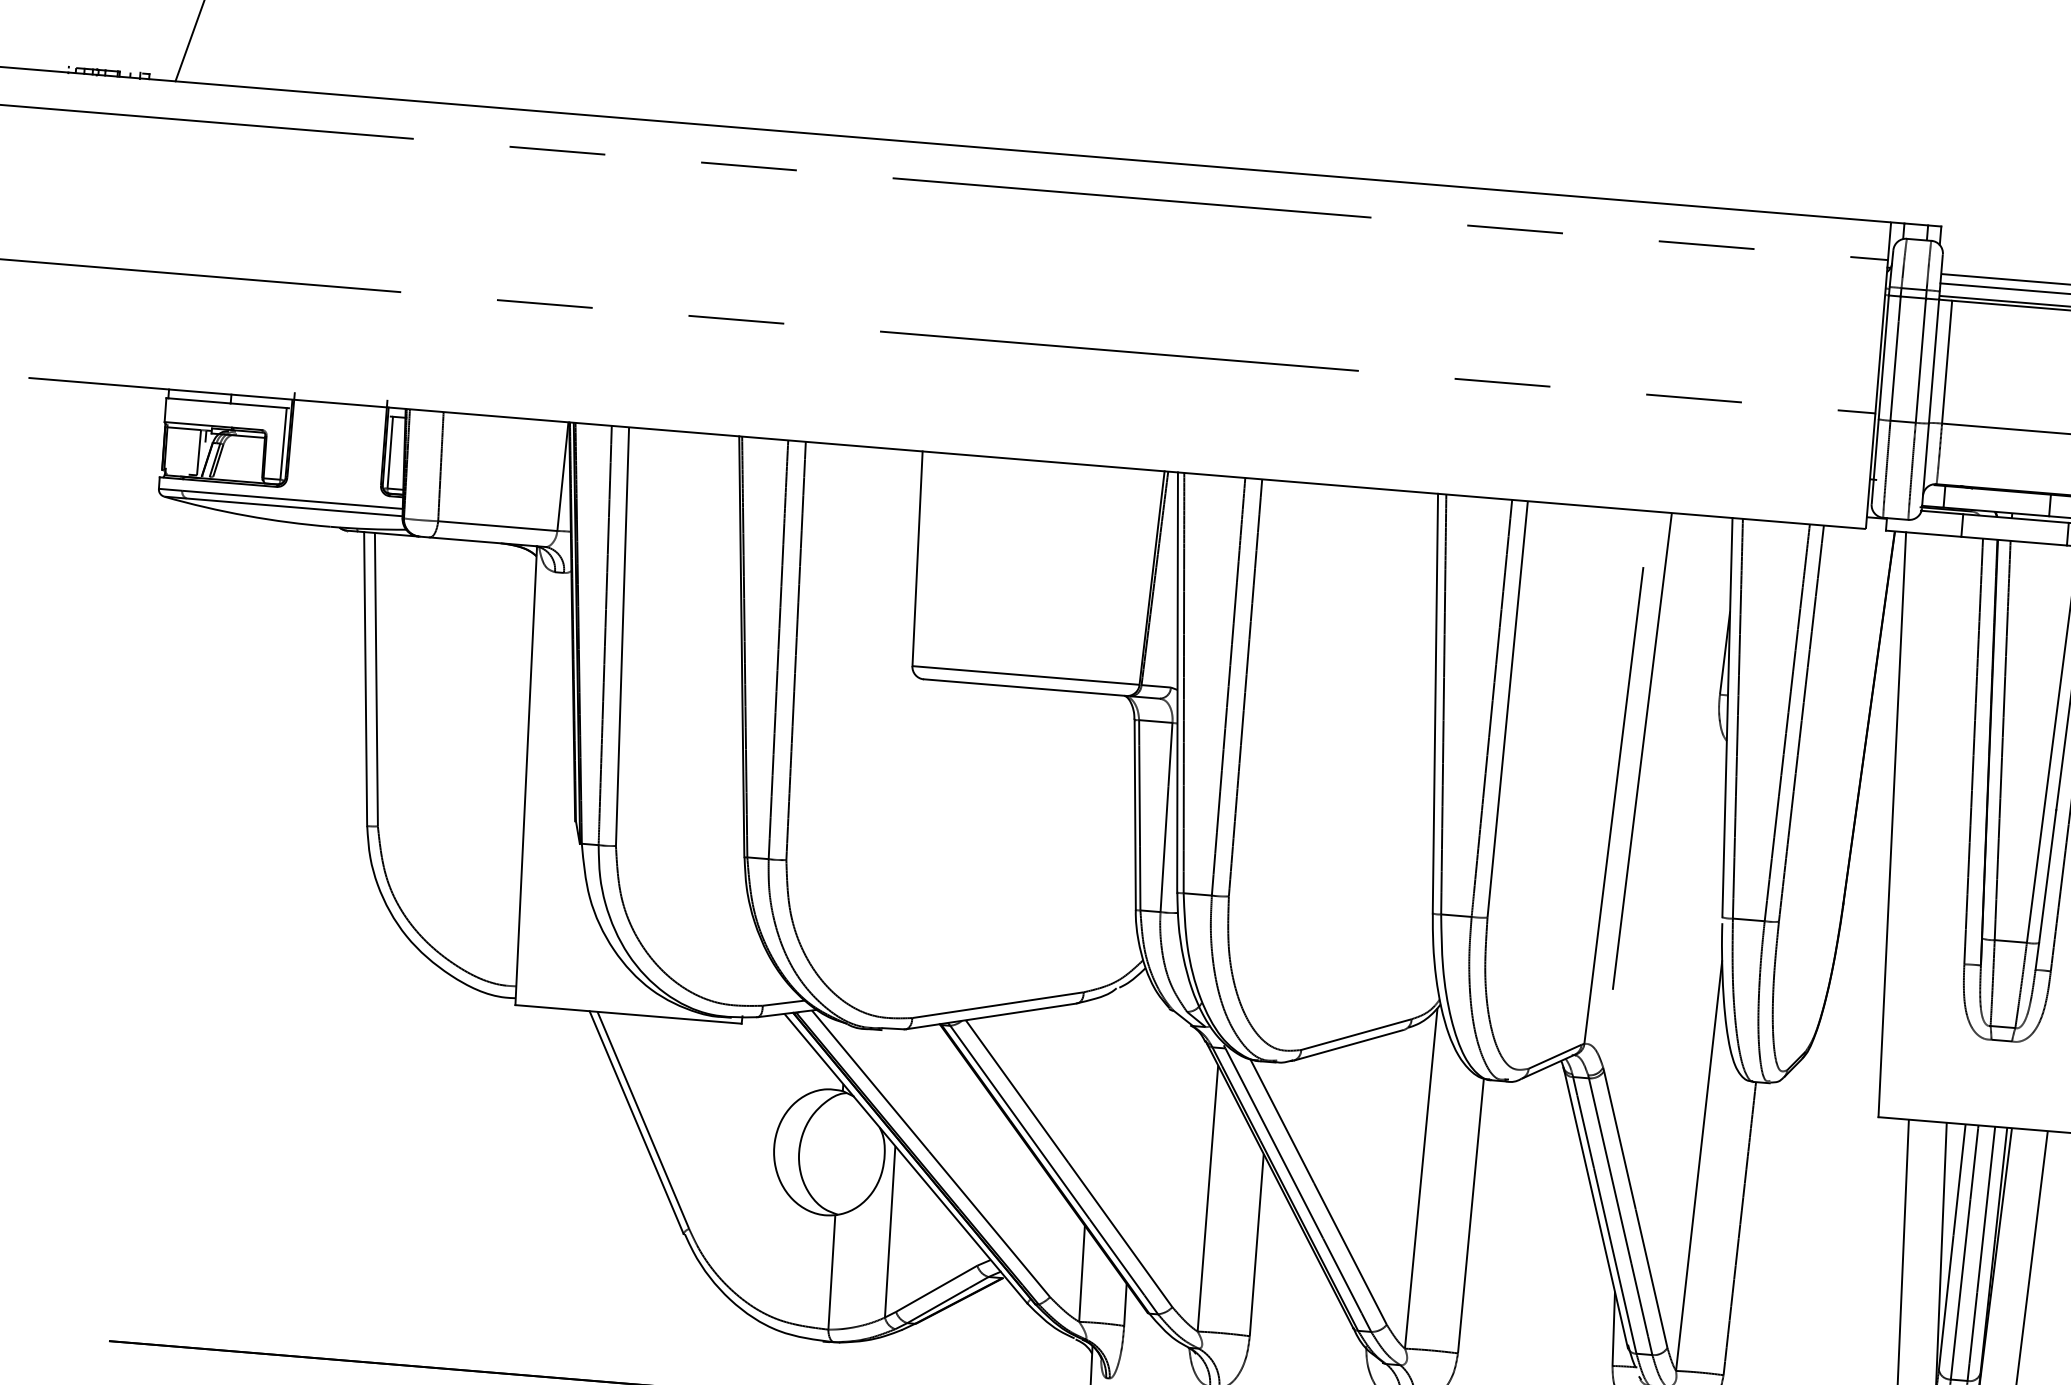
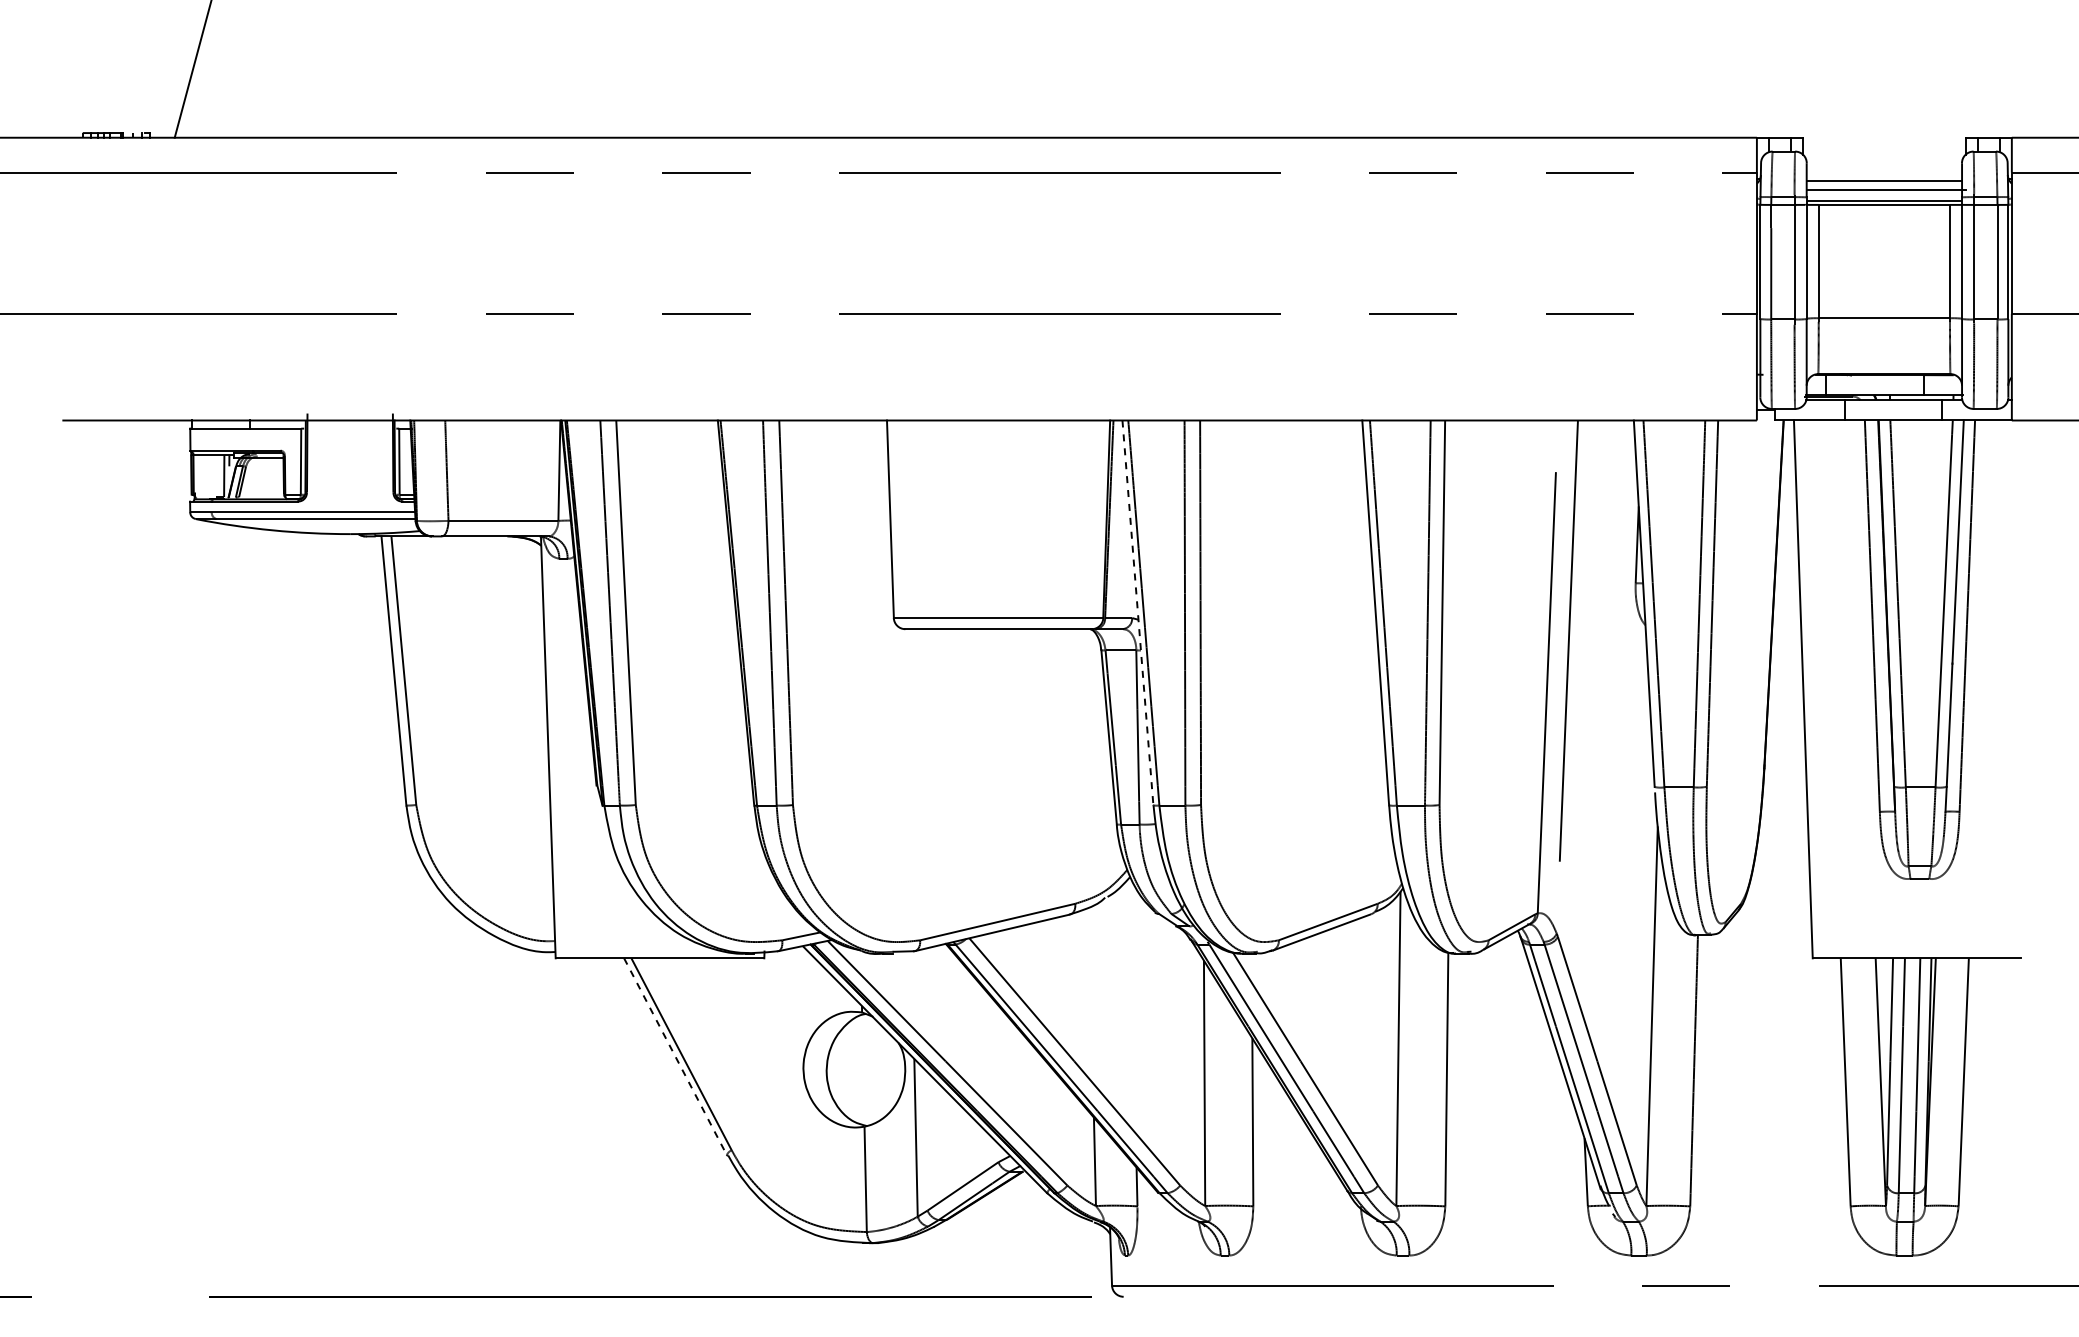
line: (1177, 683) -> (1137, 613), solid -> dashed
line: (636, 1123) -> (675, 1057), solid -> dashed

